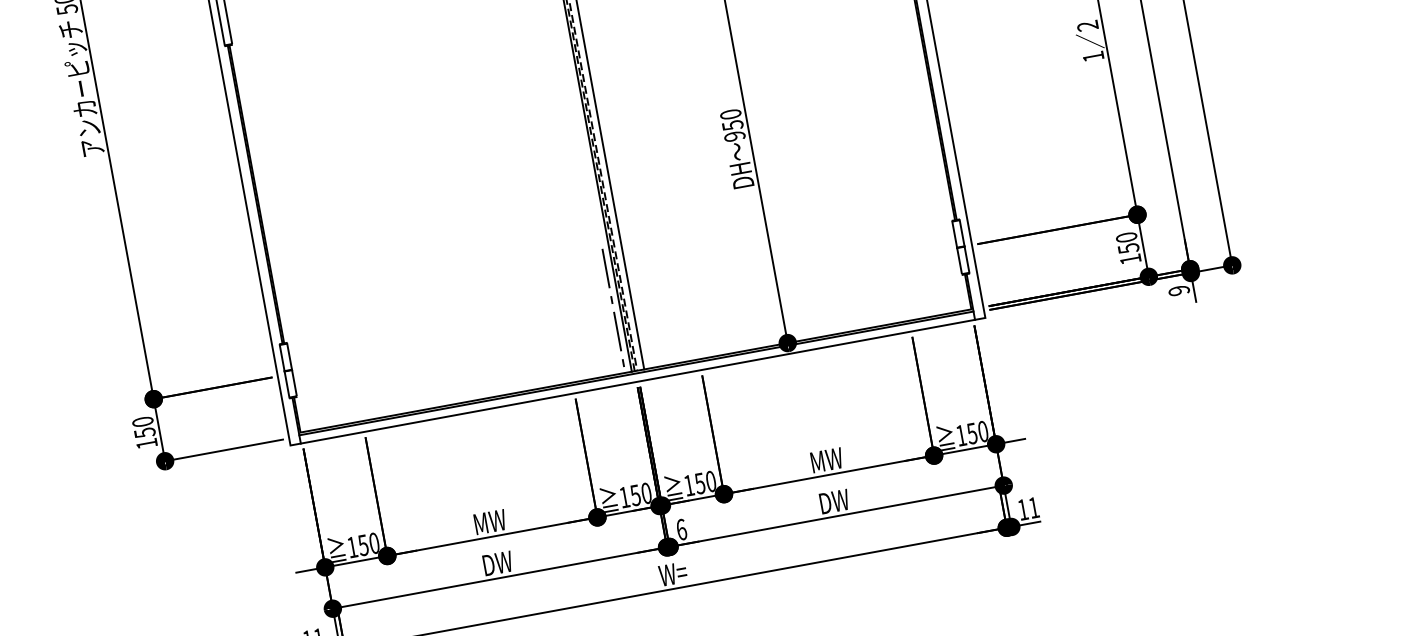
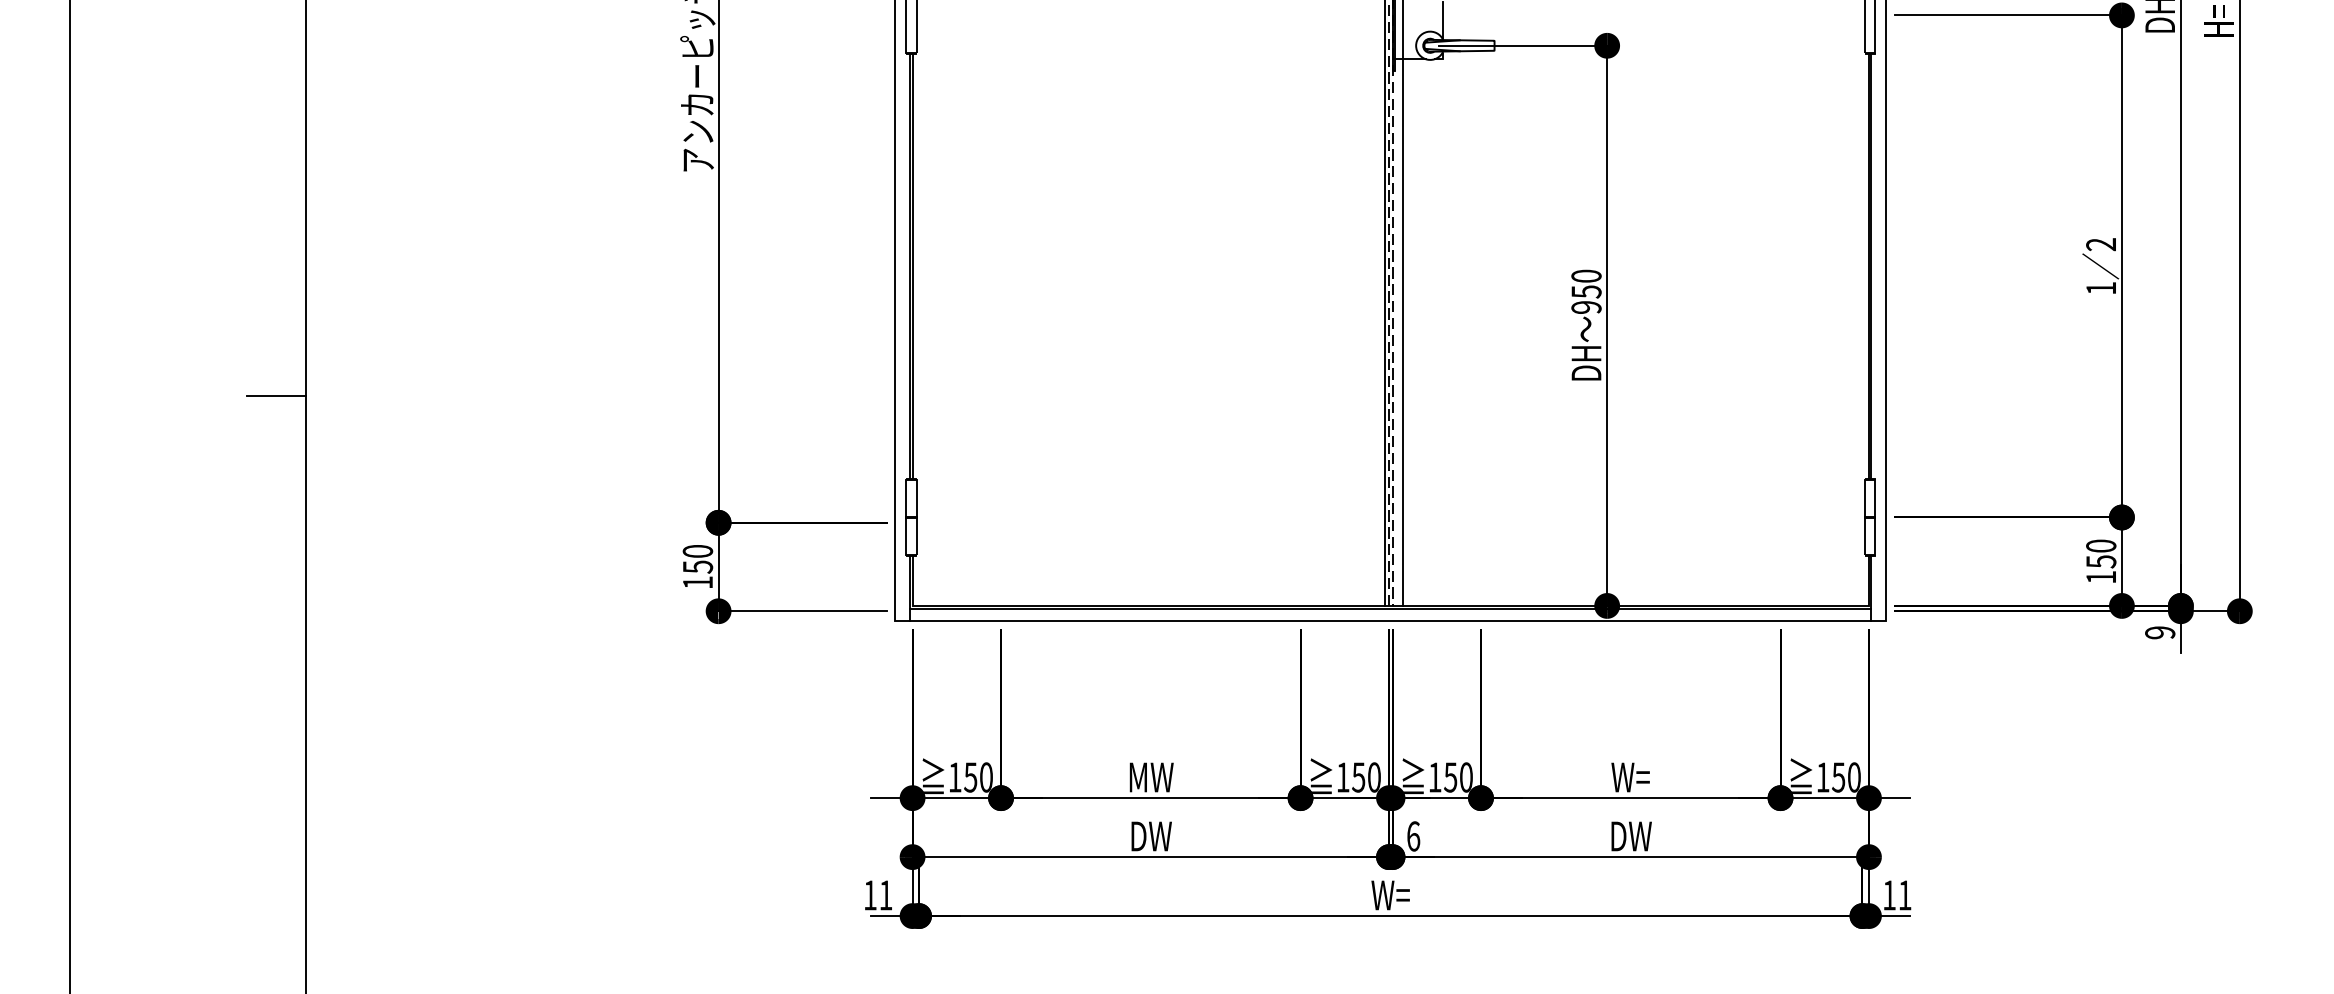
line: (611, 304) -> (1374, 507), removed
text: (826, 460) -> (1631, 777), MW -> W=

